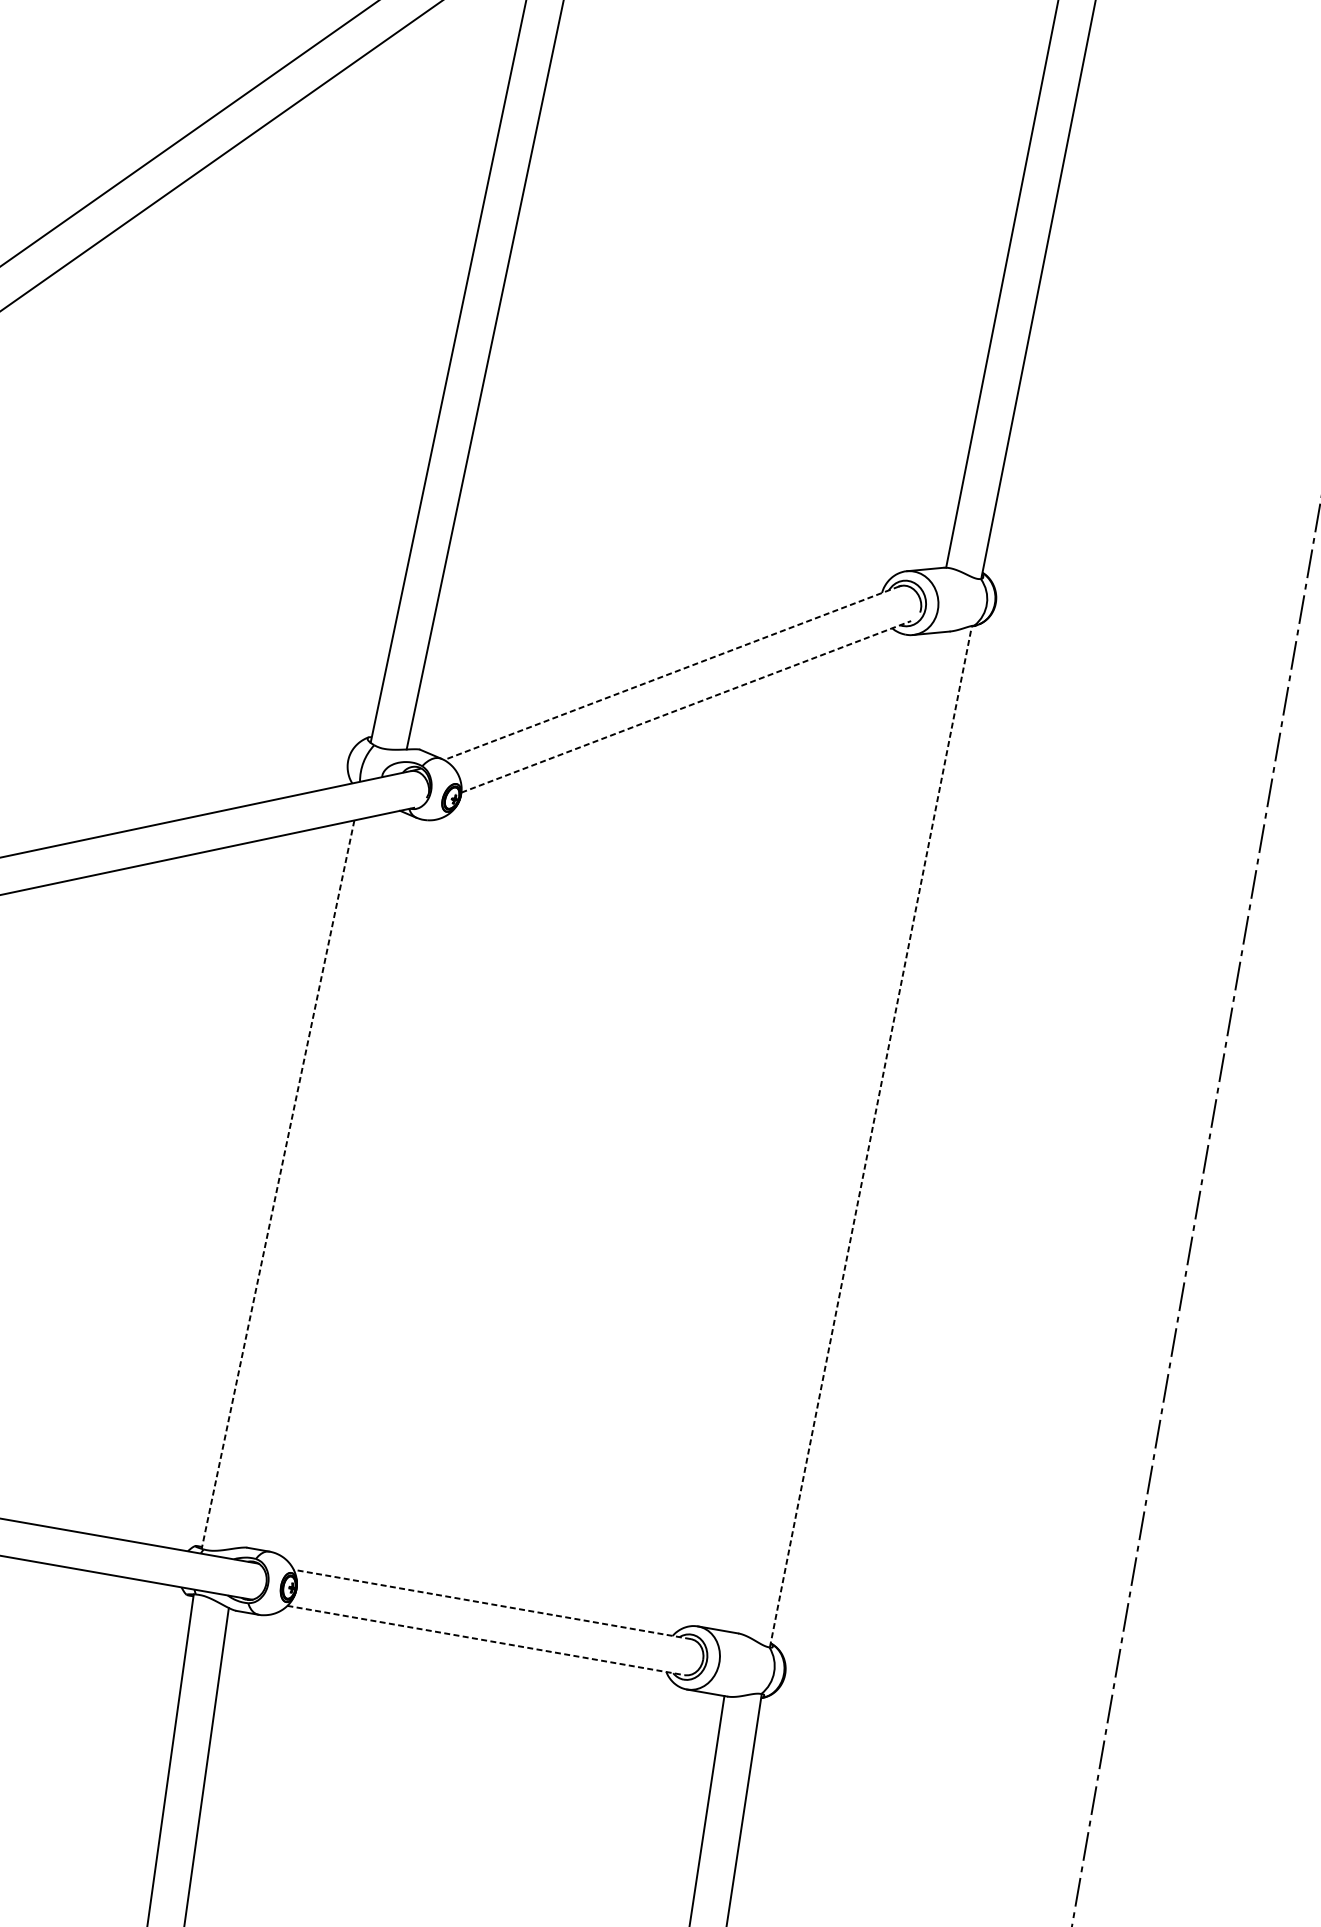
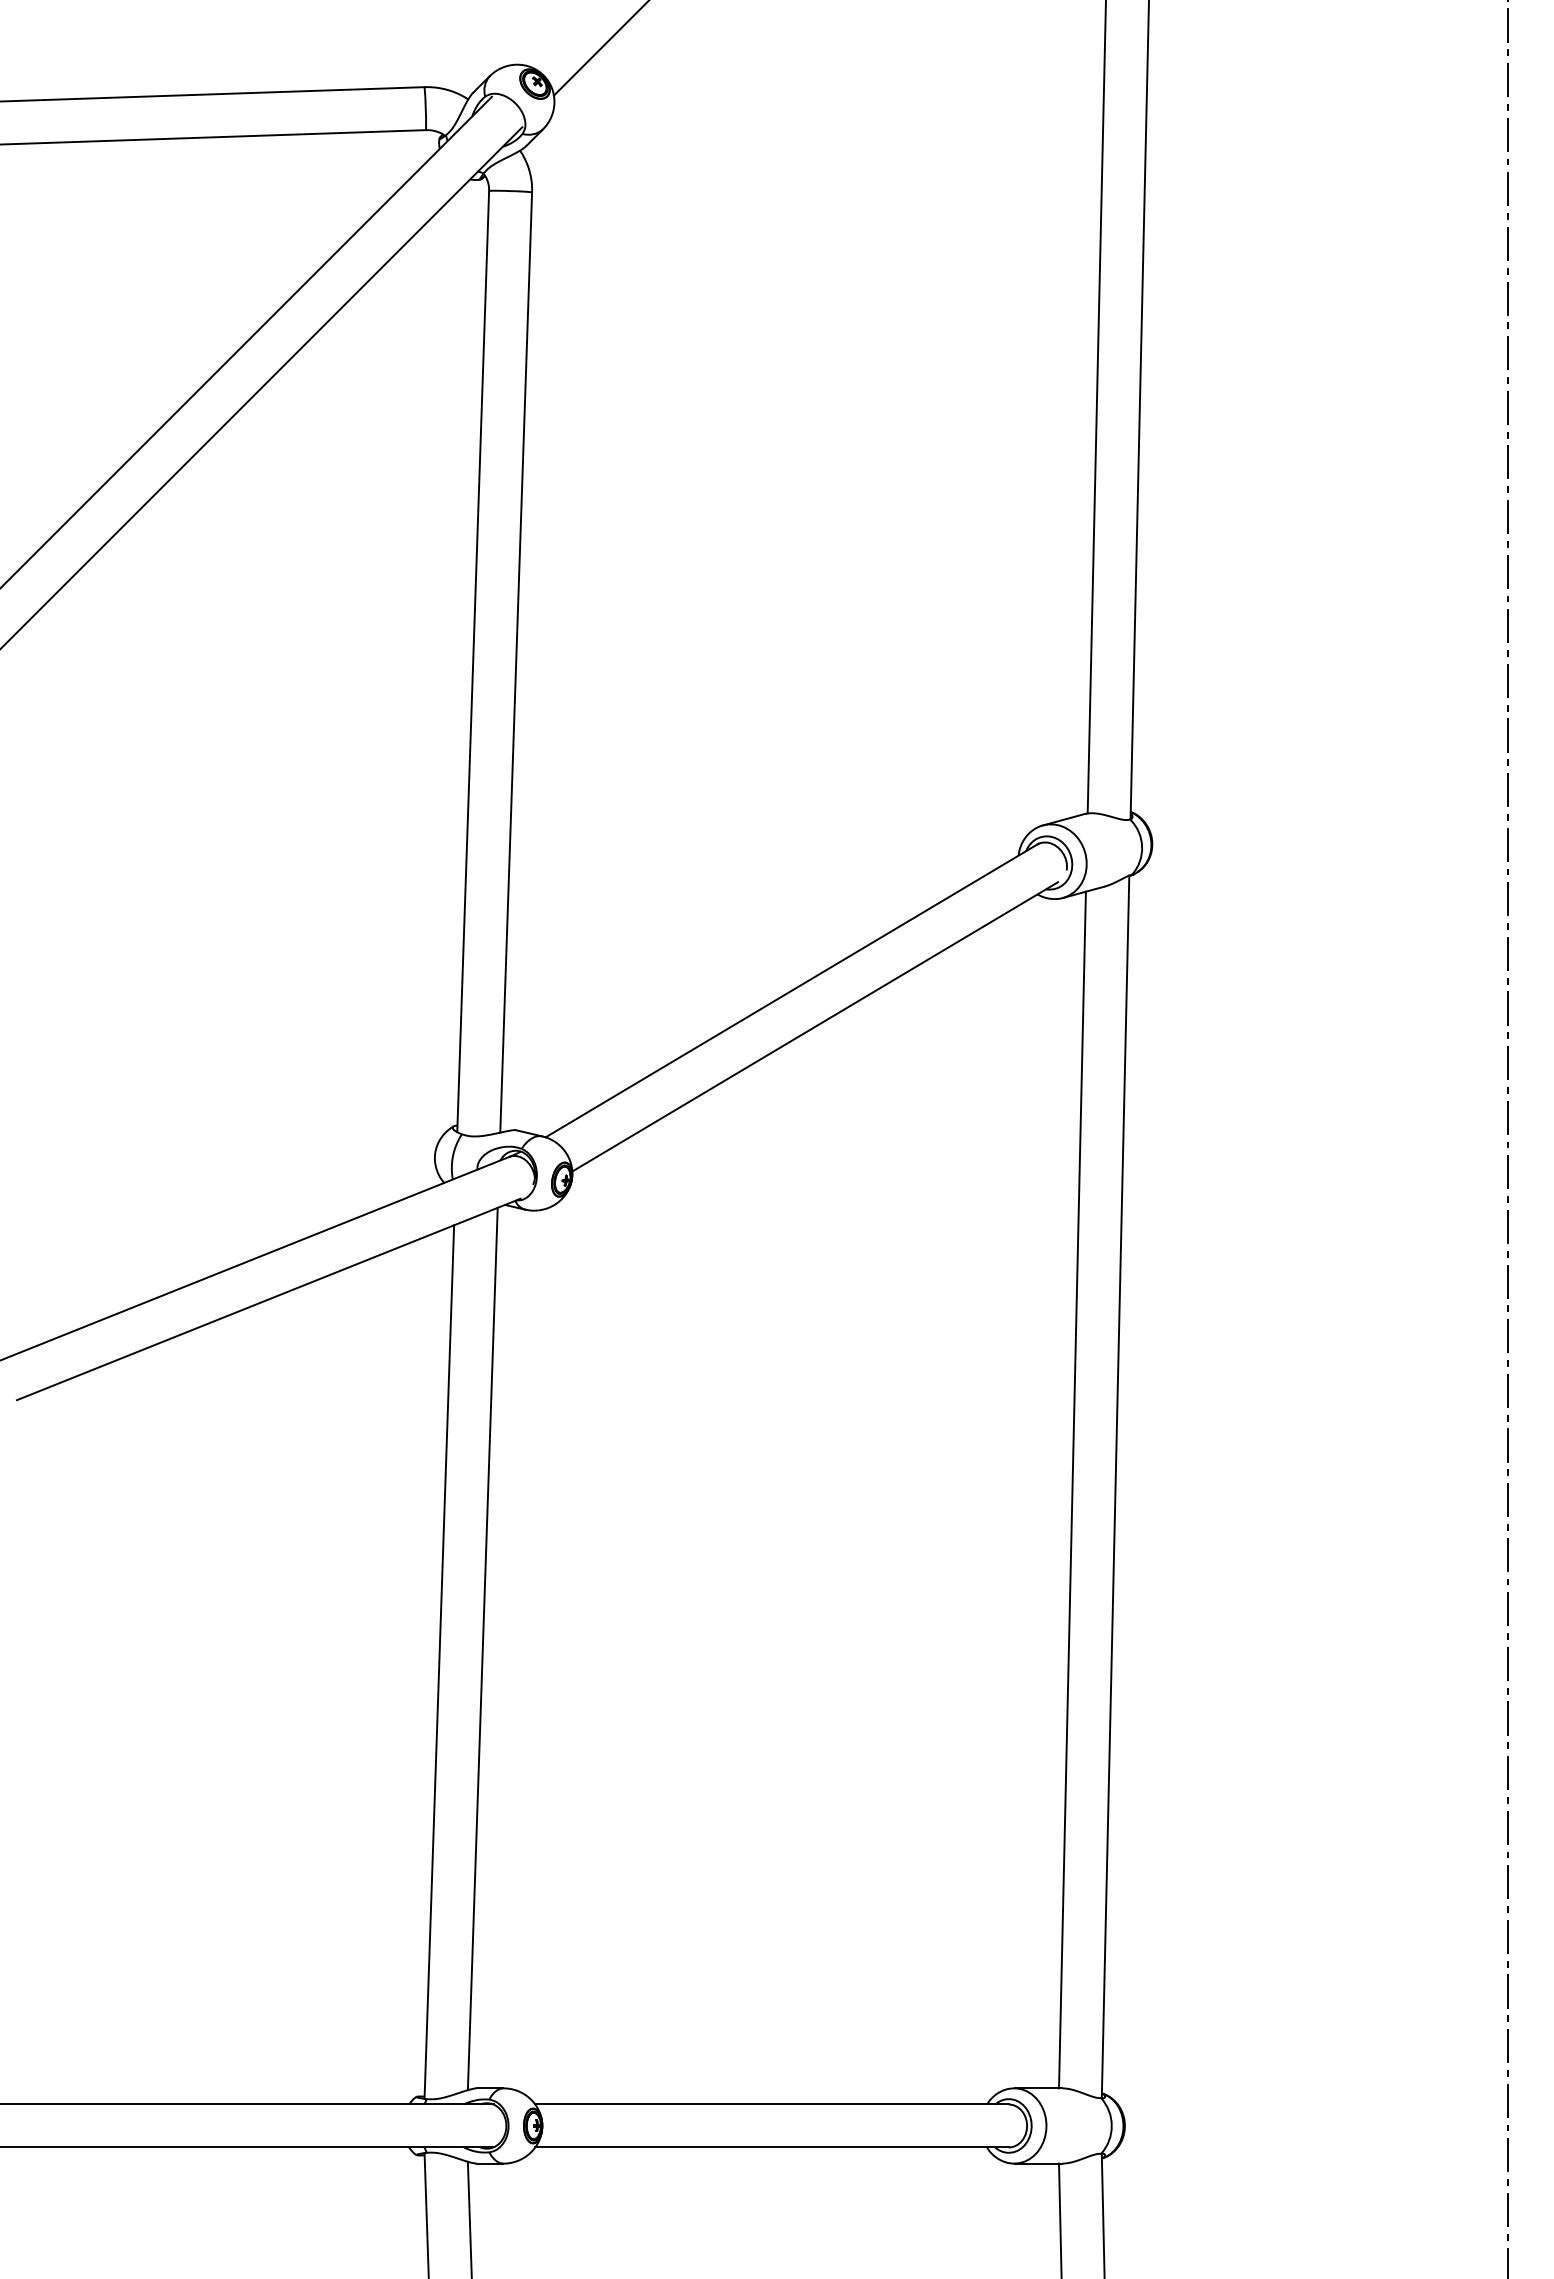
line: (671, 673) -> (791, 991), dashed -> solid
line: (686, 706) -> (815, 1026), dashed -> solid
line: (834, 1132) -> (1072, 1489), added
line: (870, 1136) -> (1115, 1486), dashed -> solid
line: (316, 1179) -> (482, 1648), added
line: (278, 1185) -> (439, 1662), dashed -> solid
line: (492, 1604) -> (772, 2104), dashed -> solid
line: (486, 1640) -> (772, 2147), dashed -> solid

